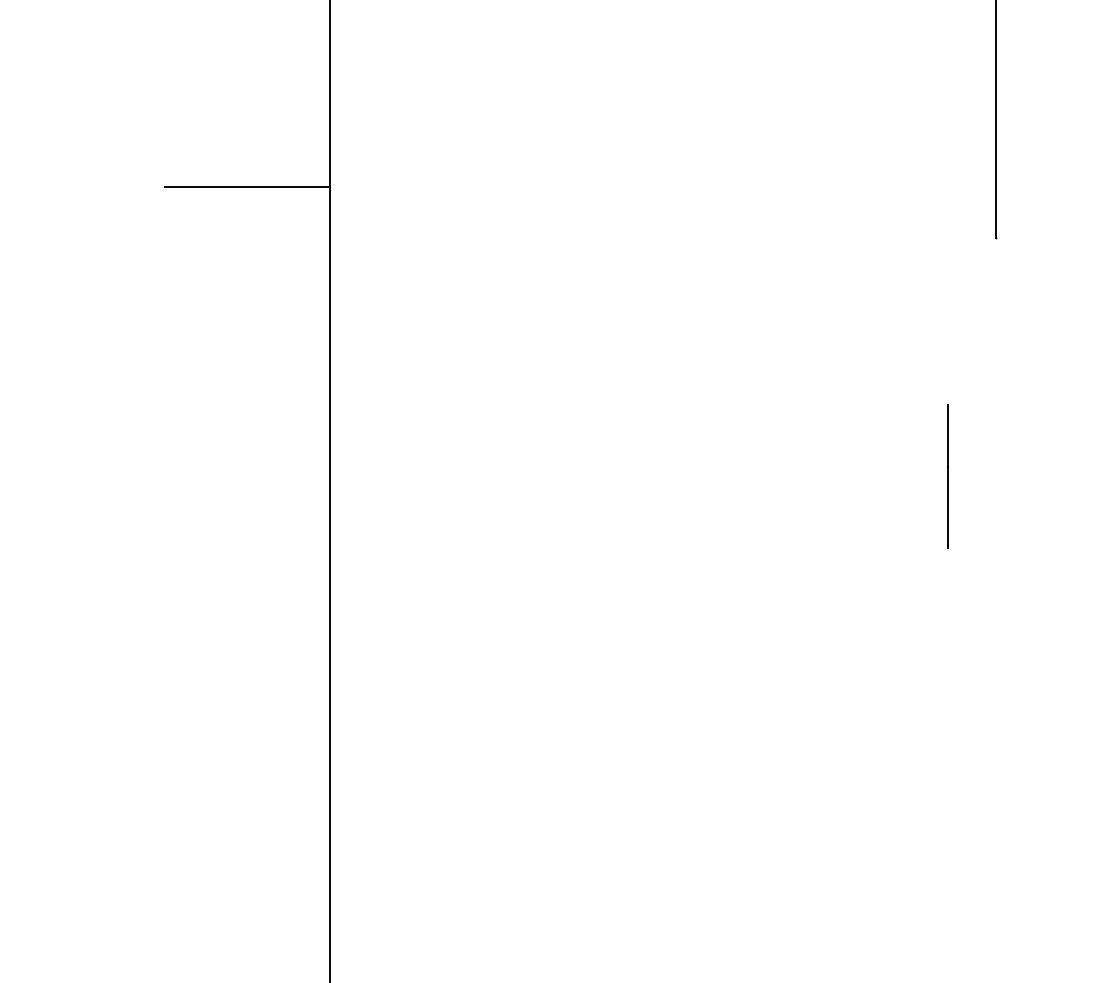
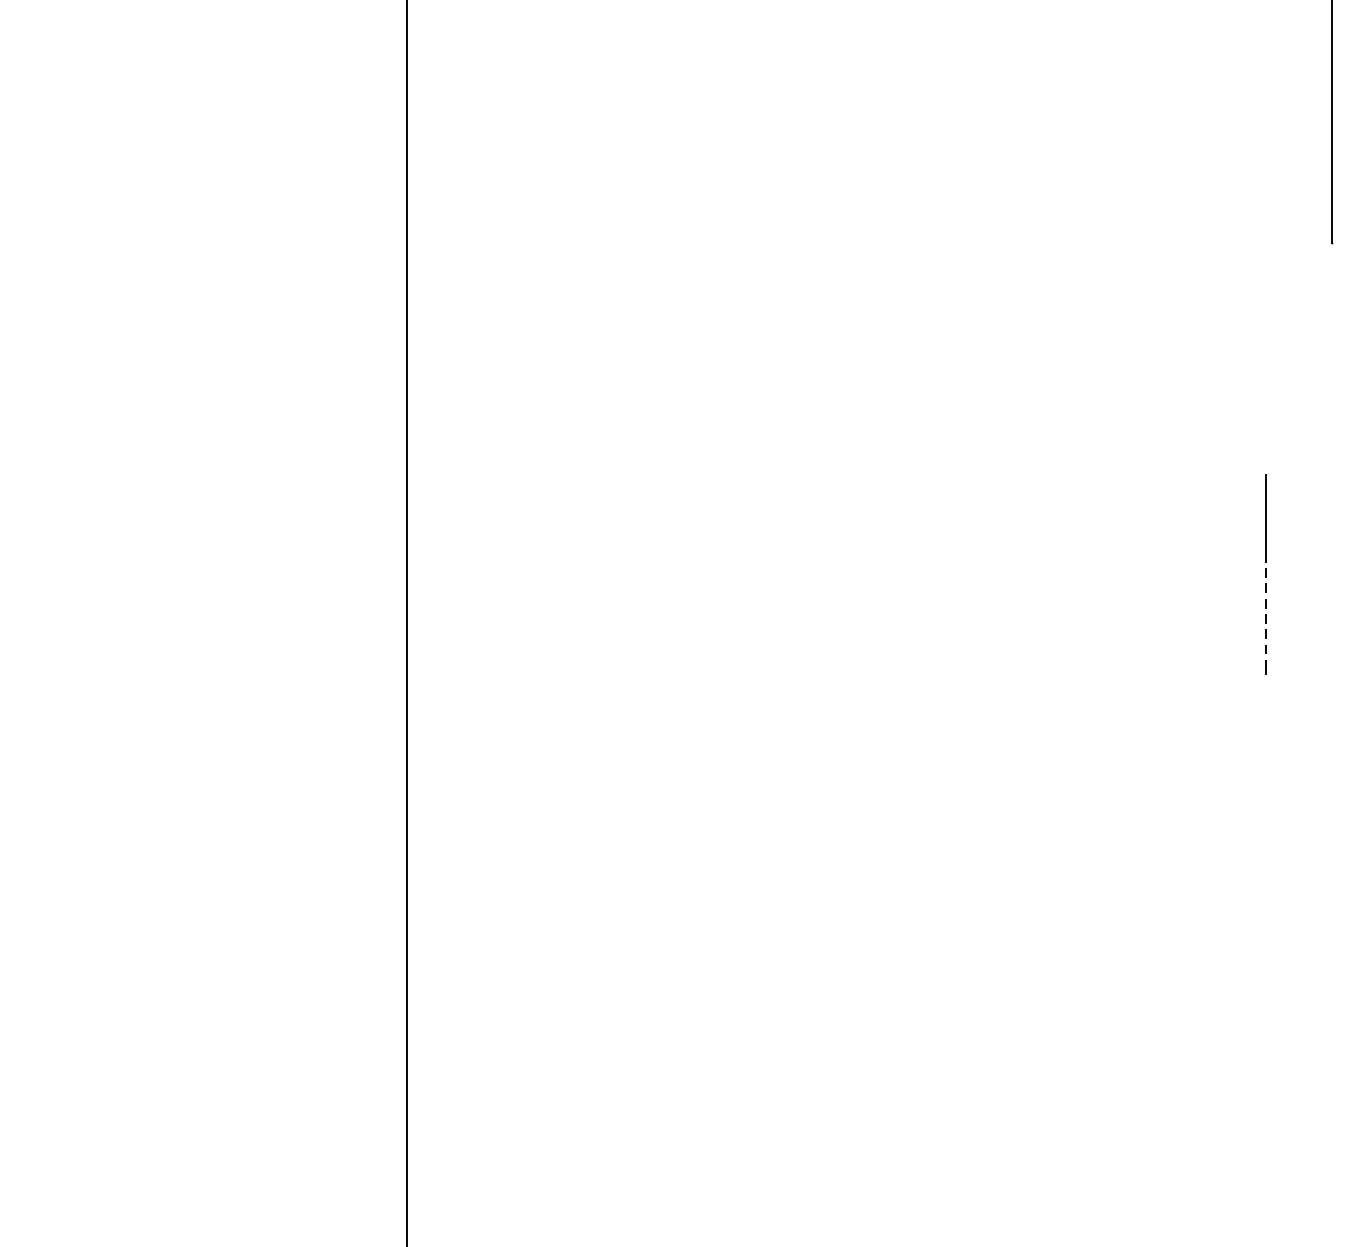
line: (247, 186) -> (292, 171), removed
line: (948, 505) -> (1266, 614), solid -> dashed

